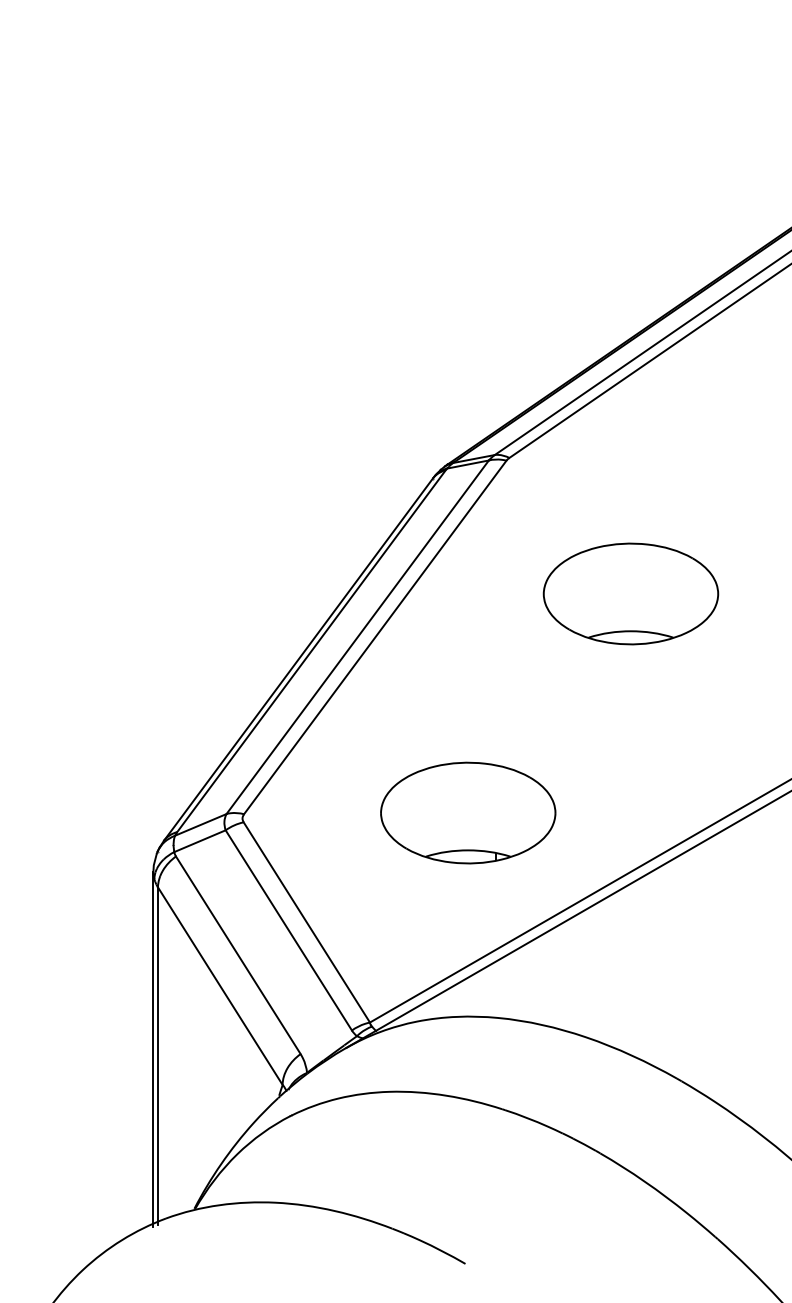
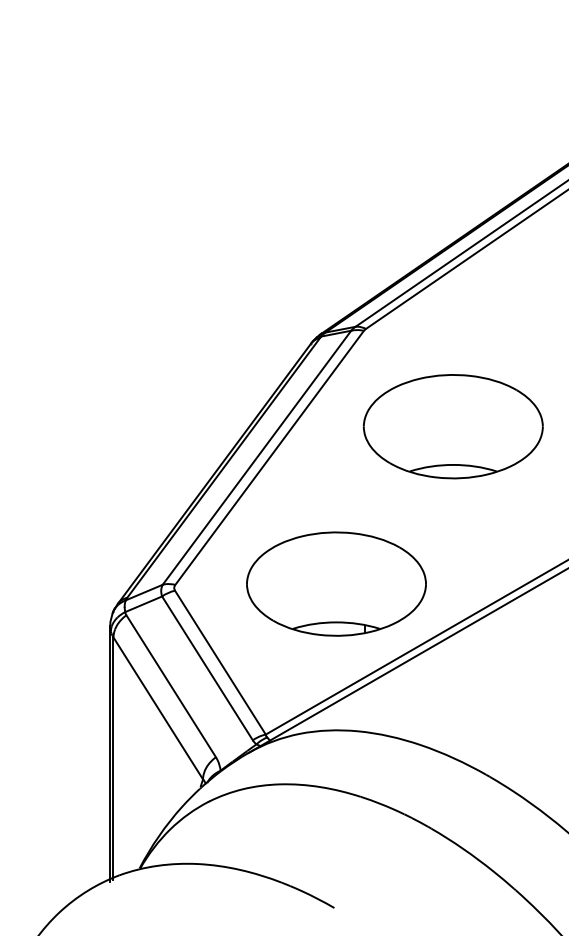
part: (630, 593) -> (452, 426), size x1.43
part: (467, 812) -> (335, 583), size x1.43

